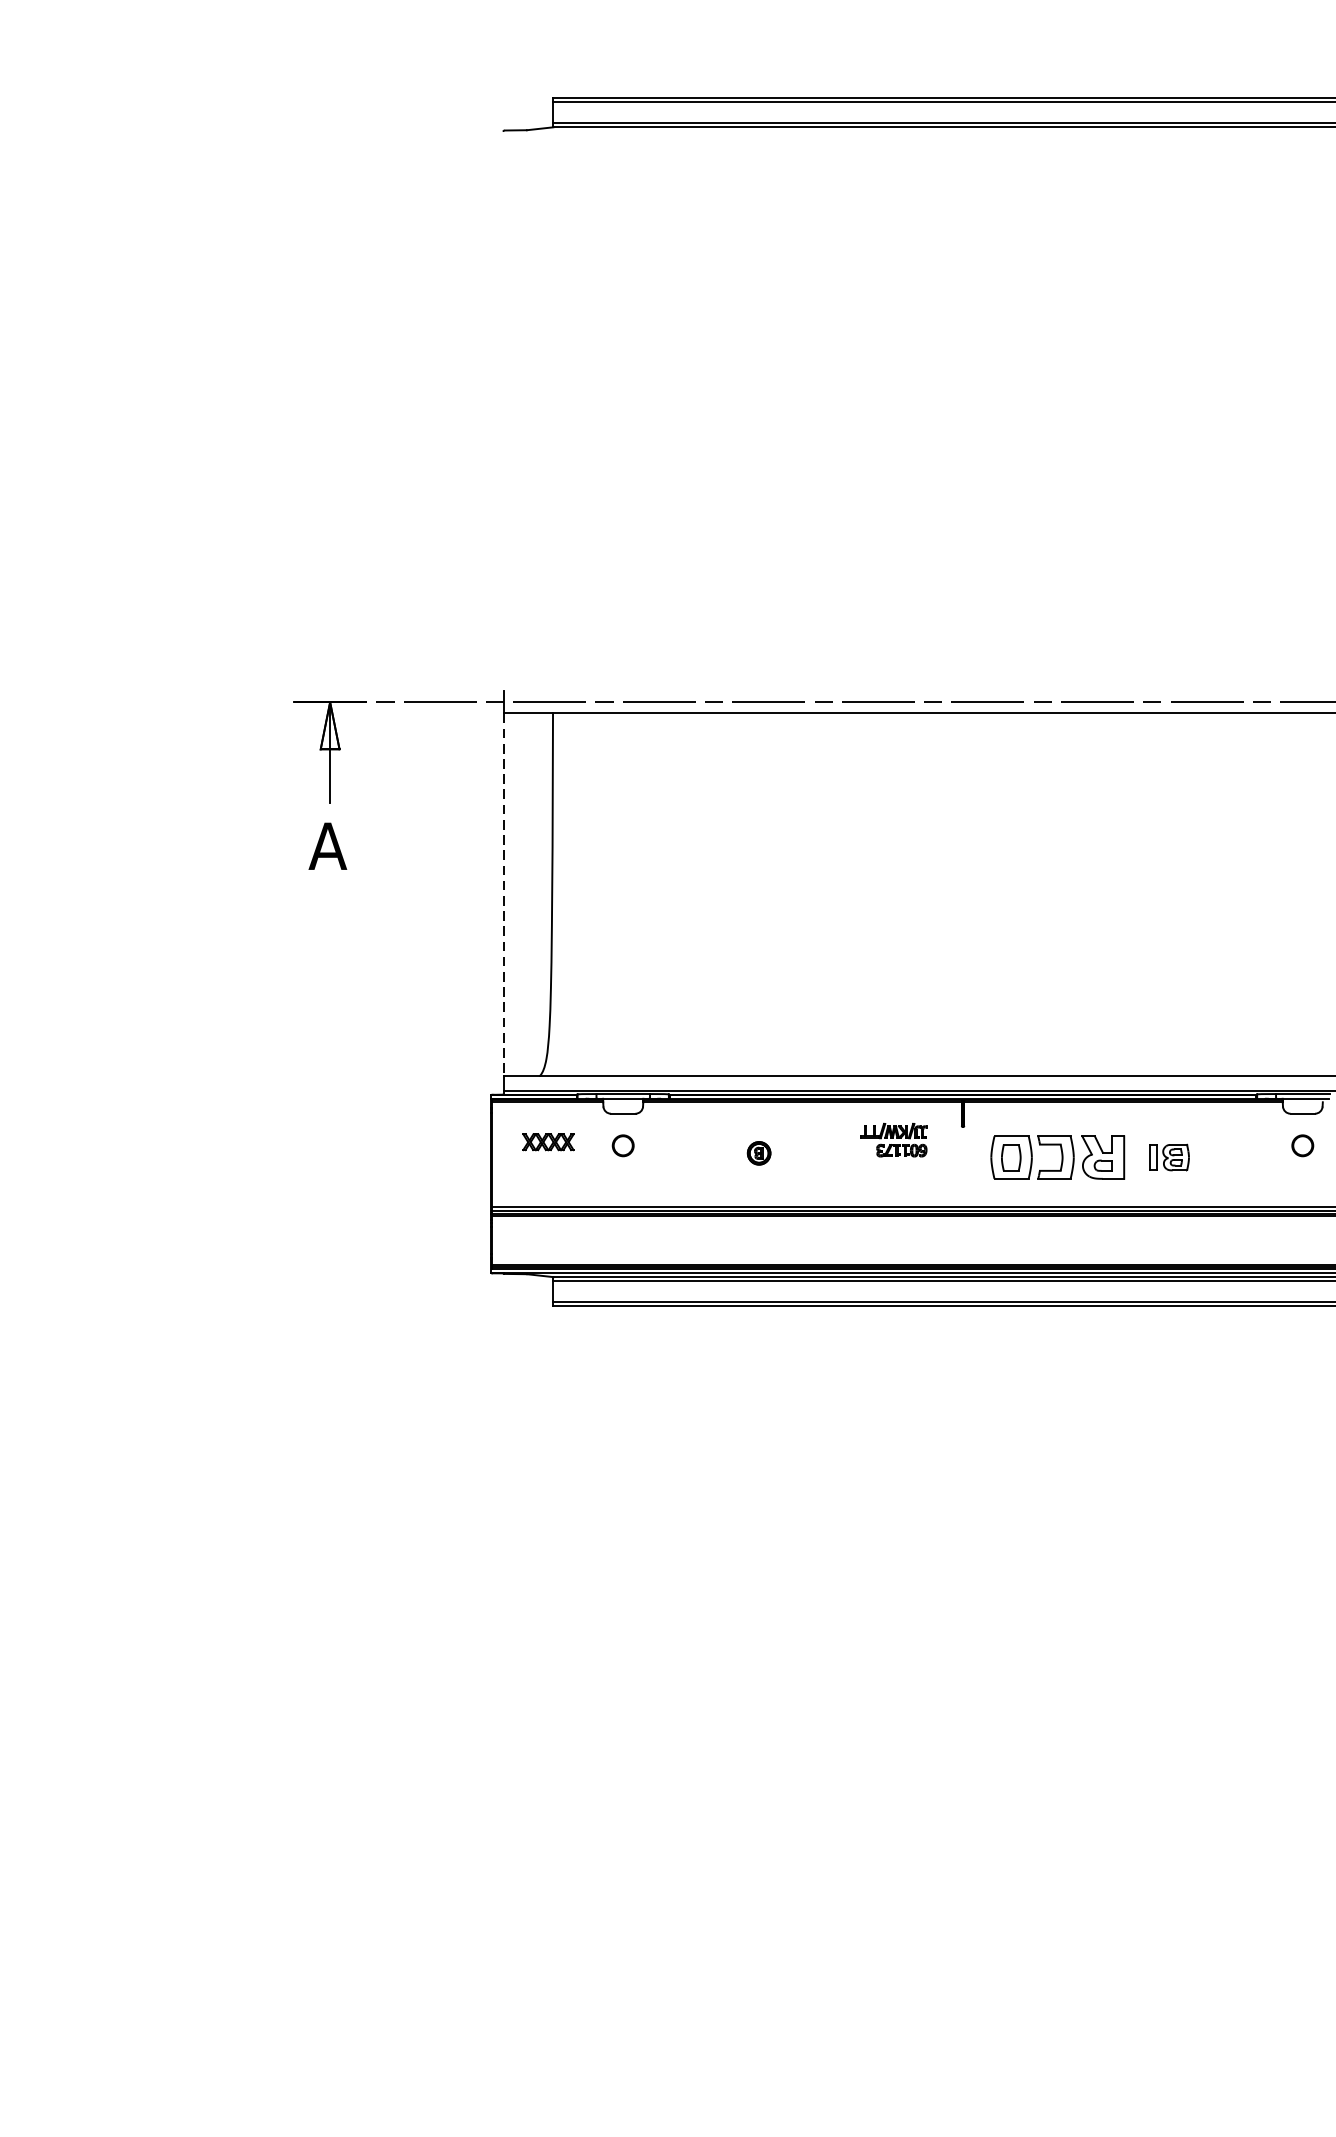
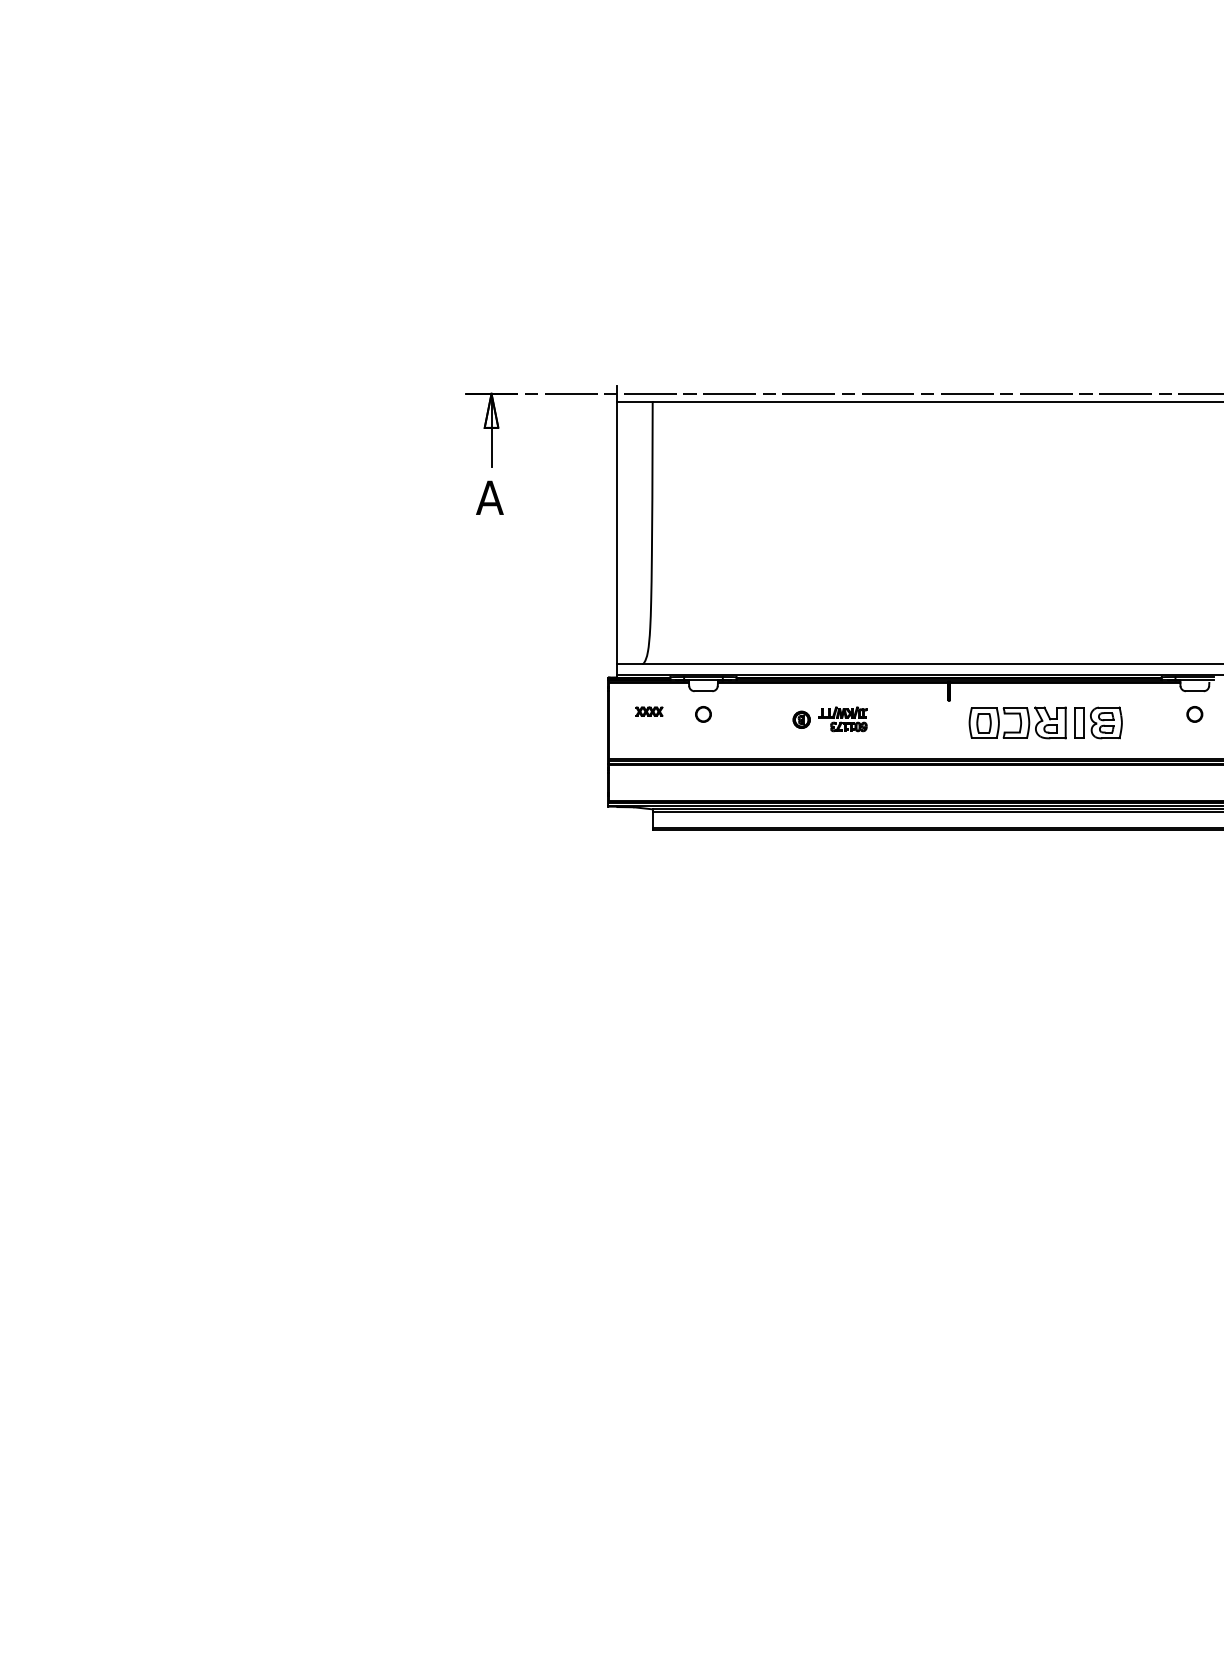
line: (504, 894) -> (617, 532), dashed -> solid
part: (892, 1140) -> (842, 719), moved
part: (548, 1141) -> (649, 711), size x0.71
part: (1169, 1156) -> (1098, 722), size x1.67

